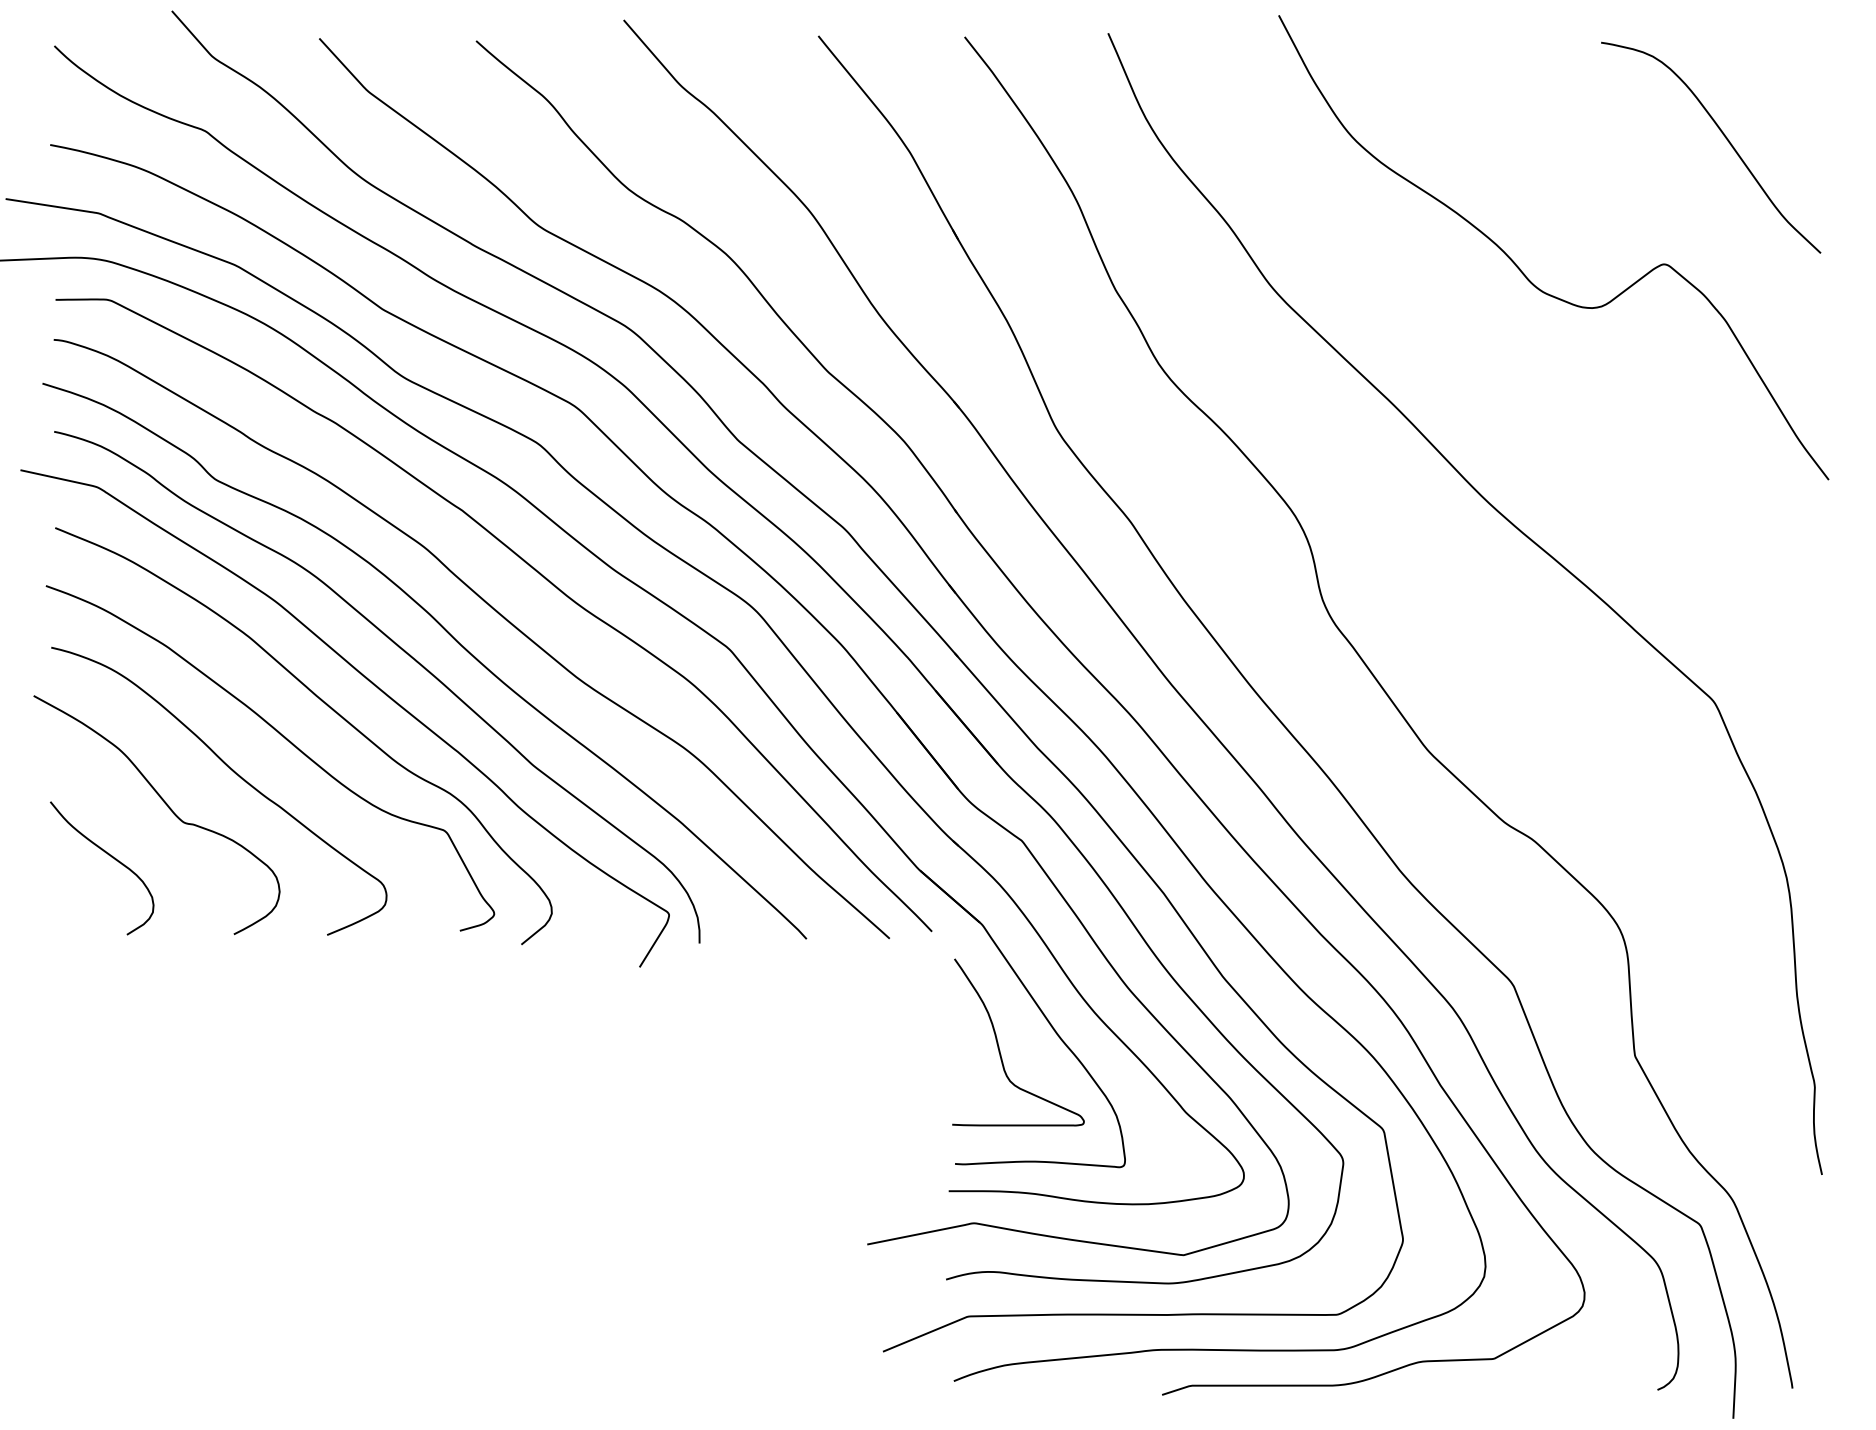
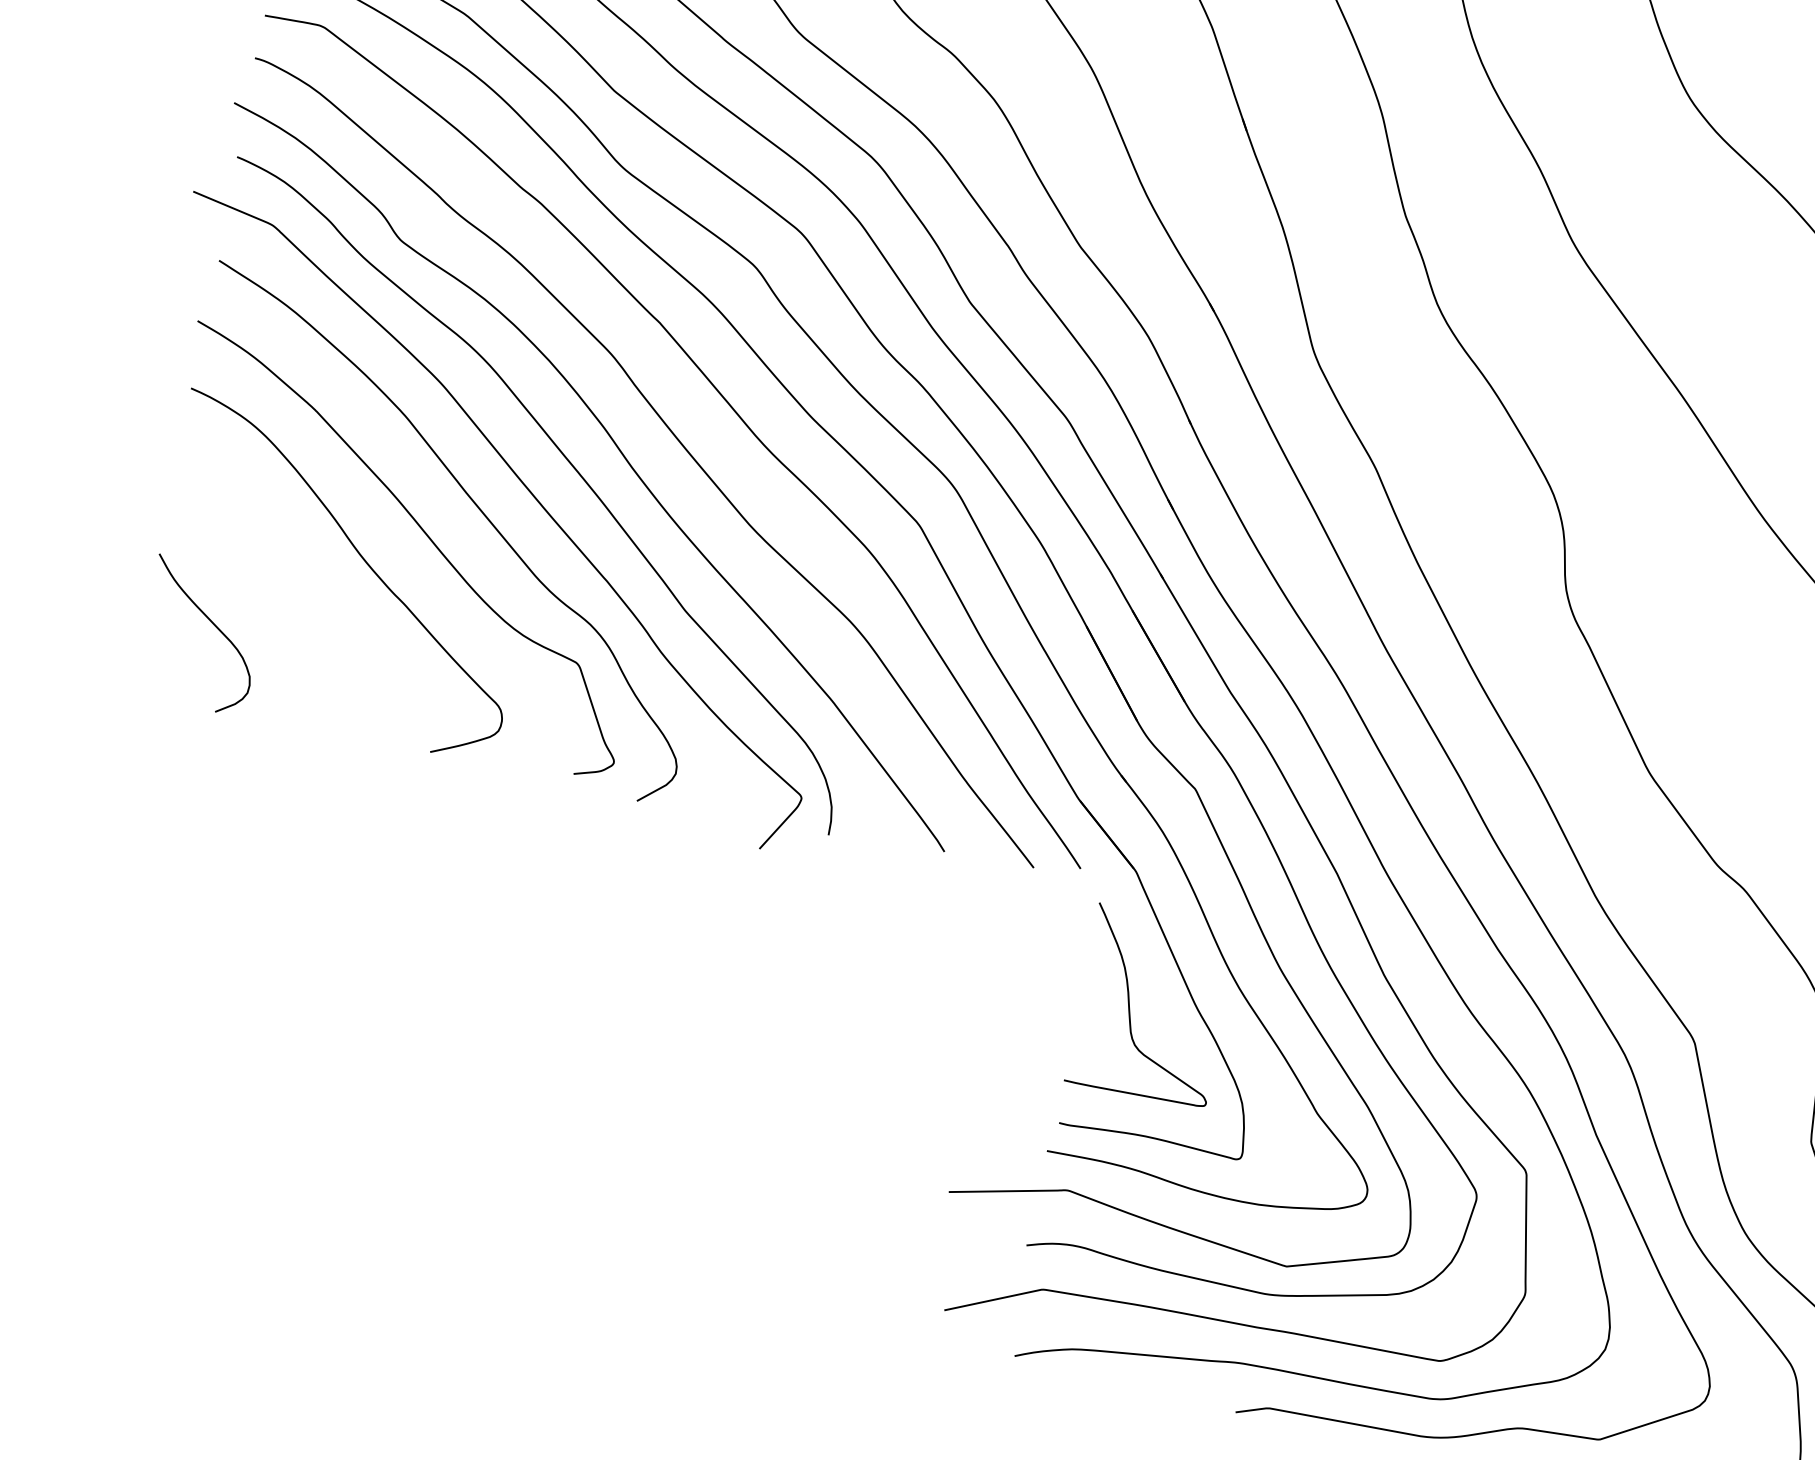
curve: (168, 808) -> (284, 584), removed

